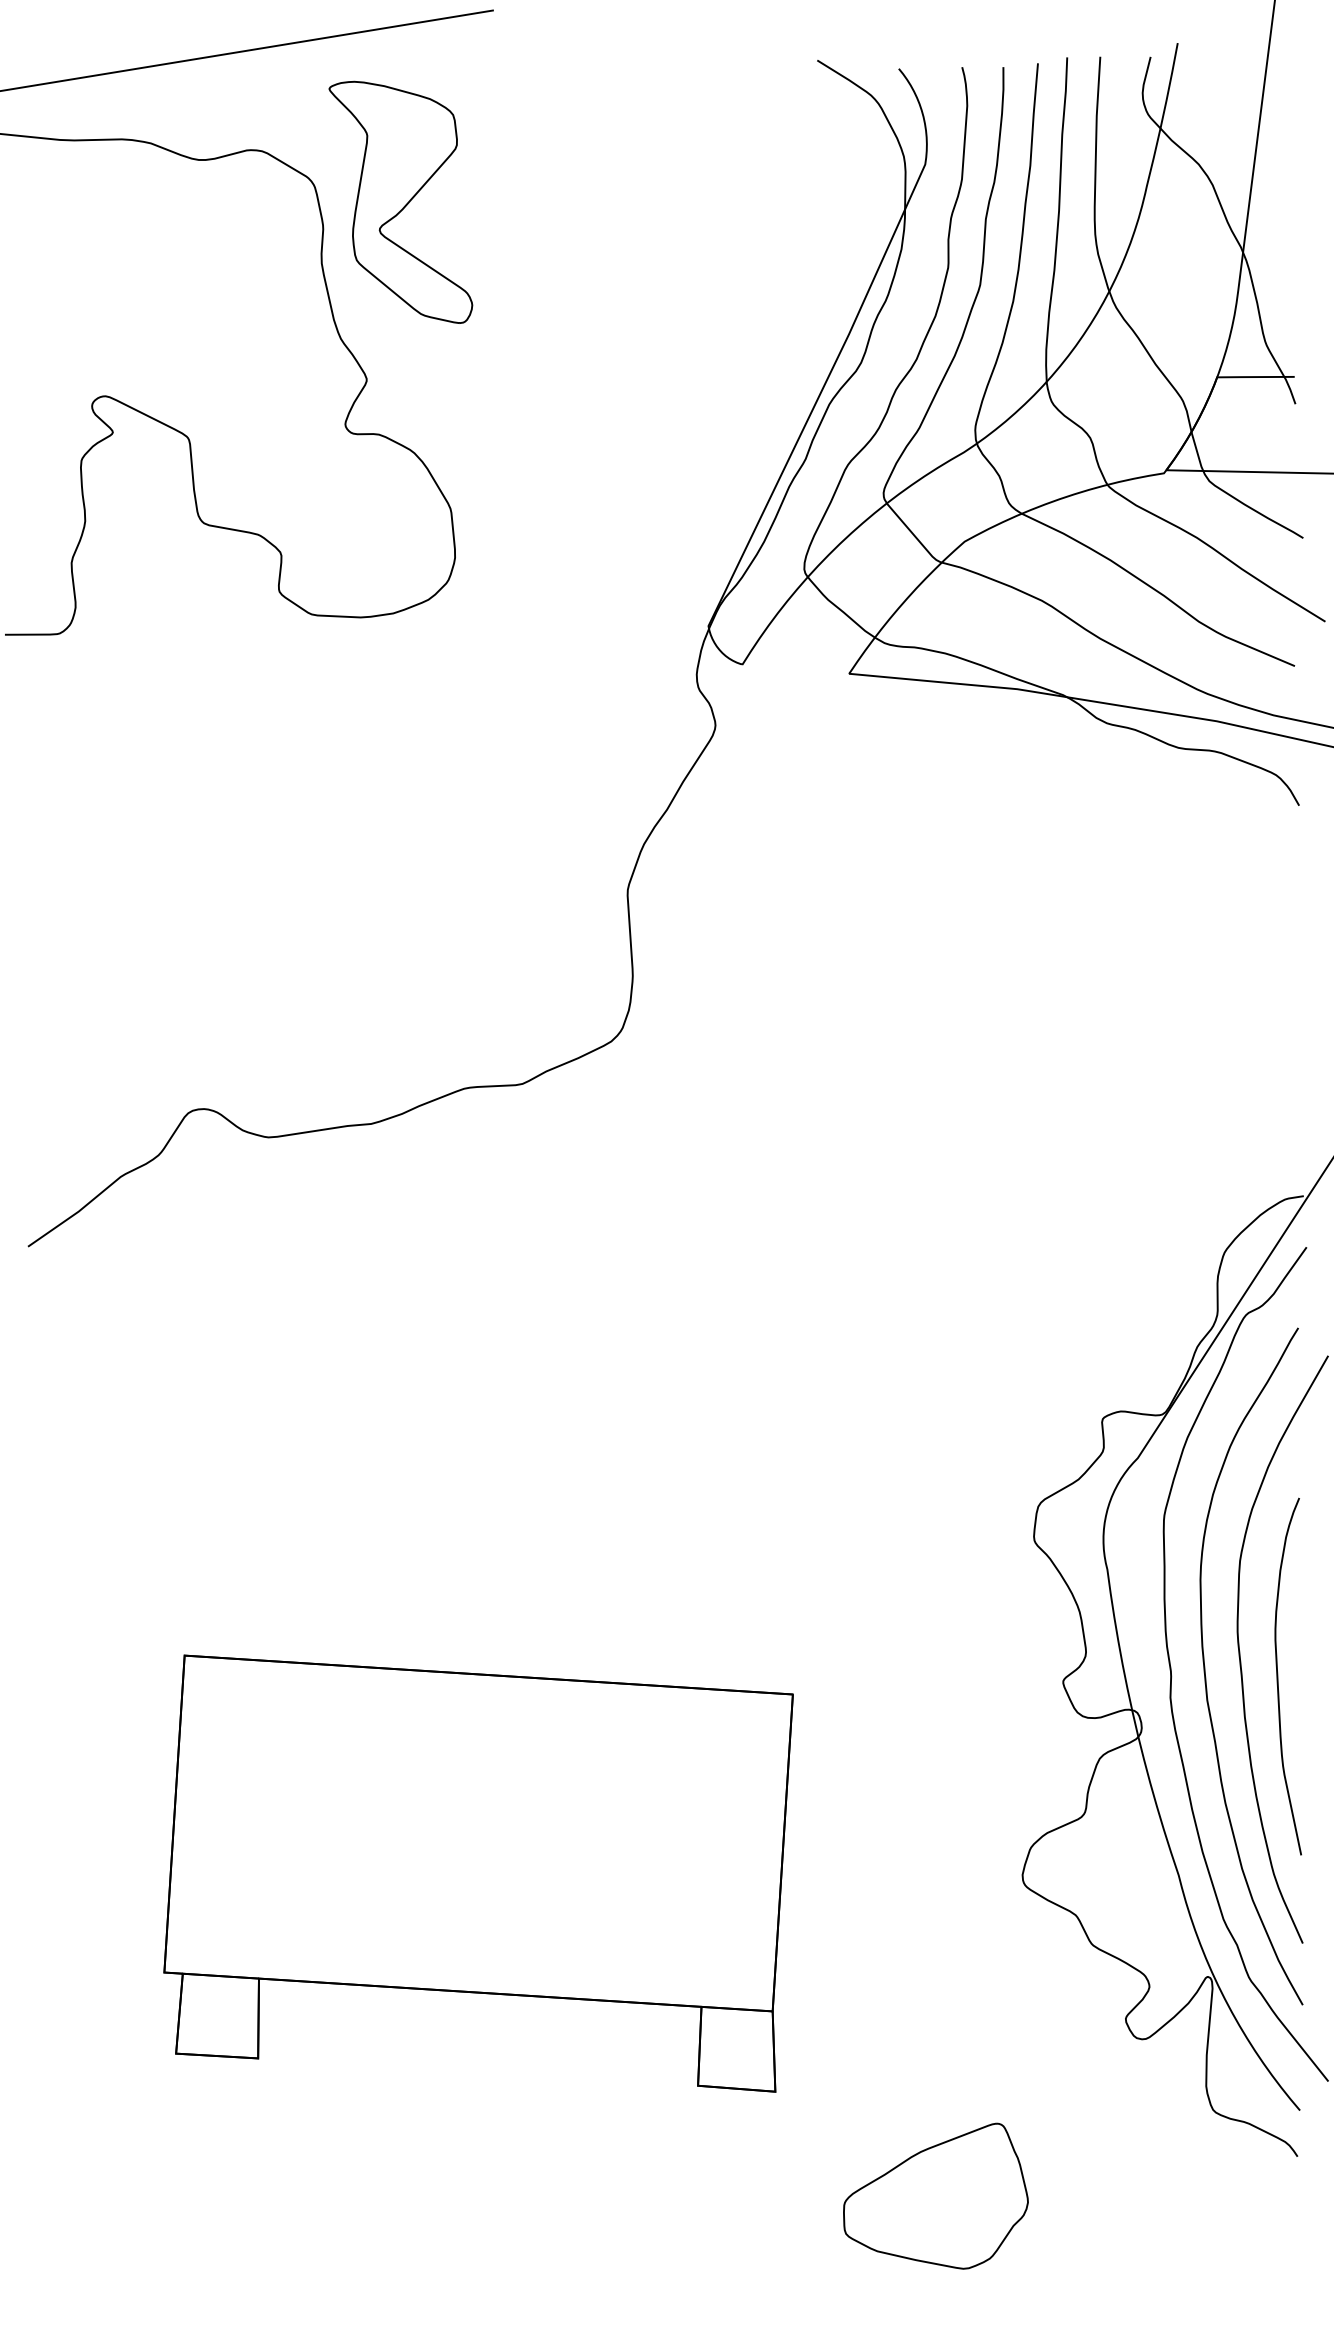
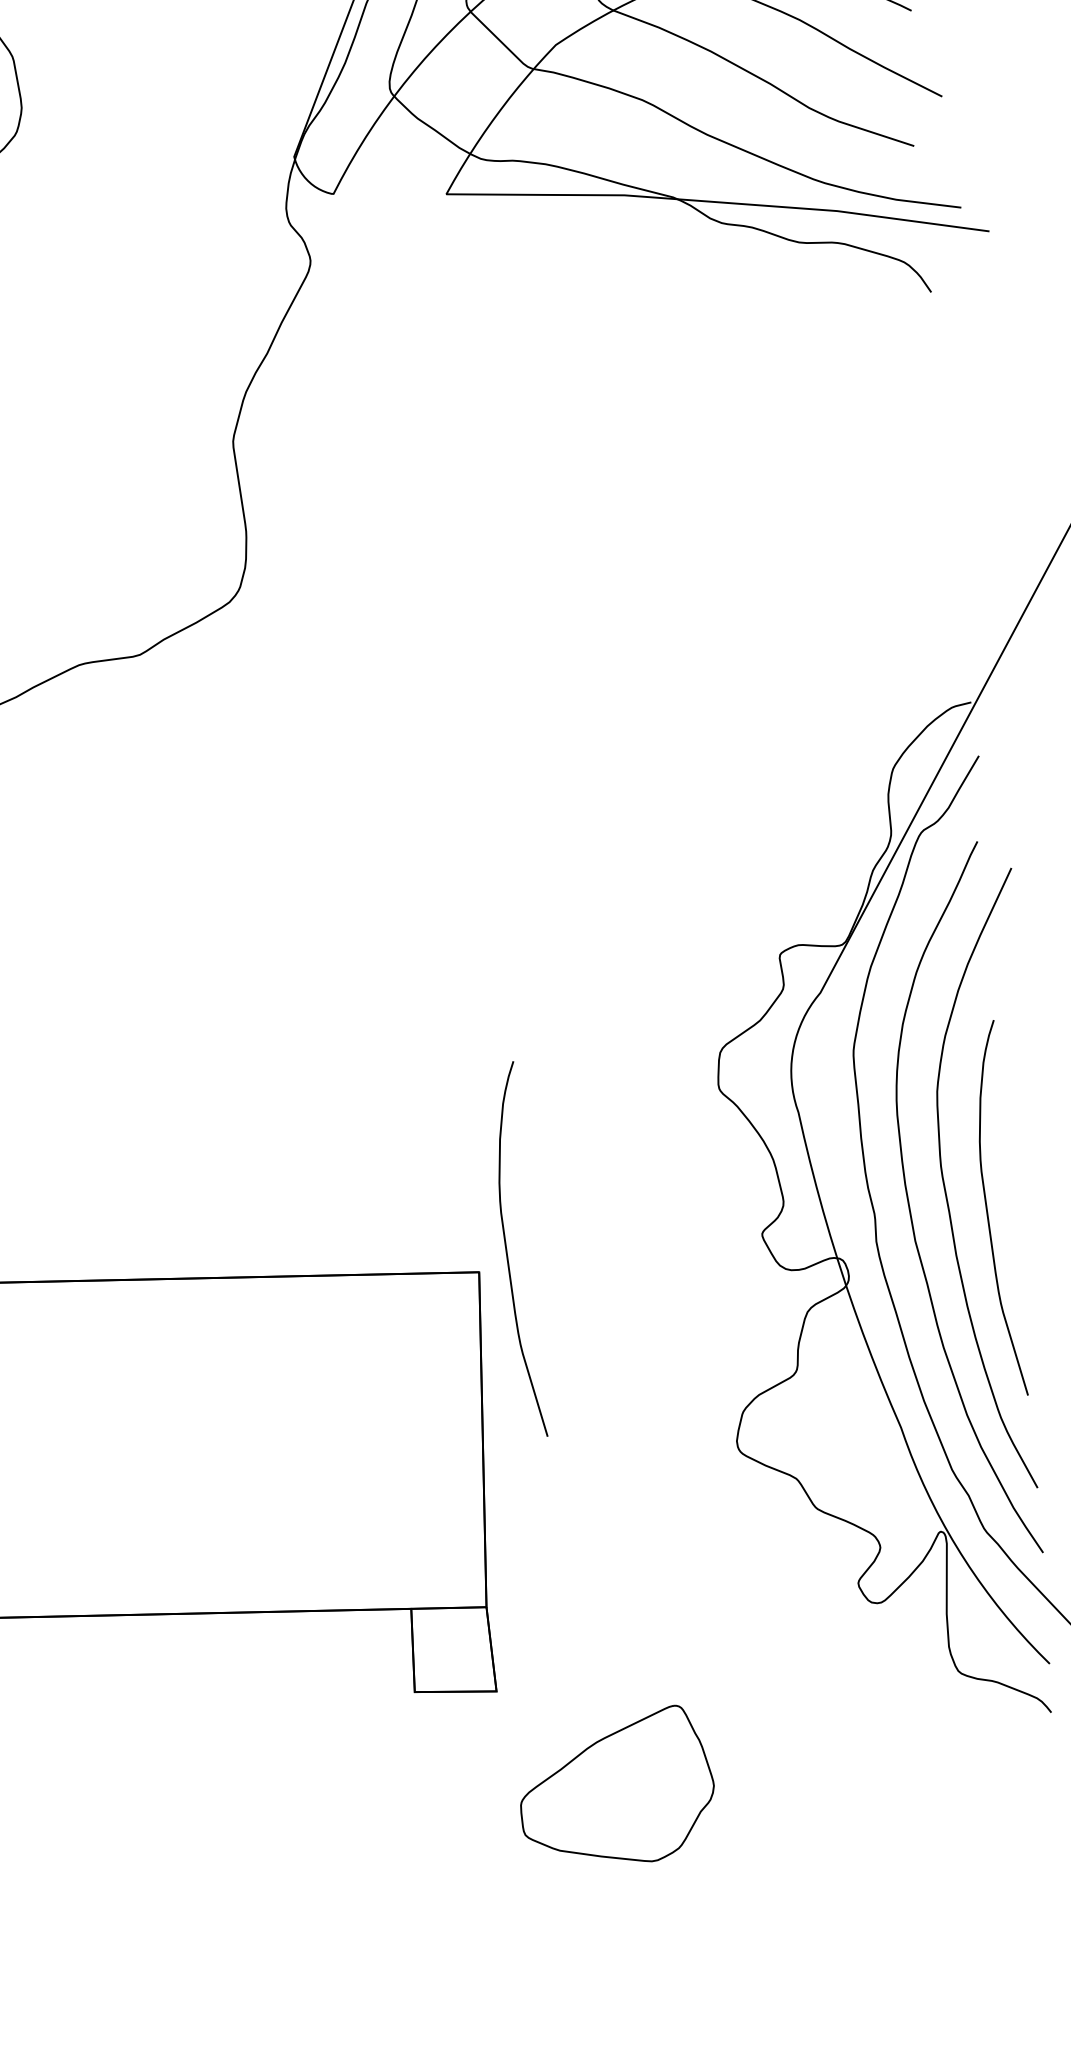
curve: (821, 1676) -> (507, 1250), added
part: (935, 2195) -> (616, 1786), moved

